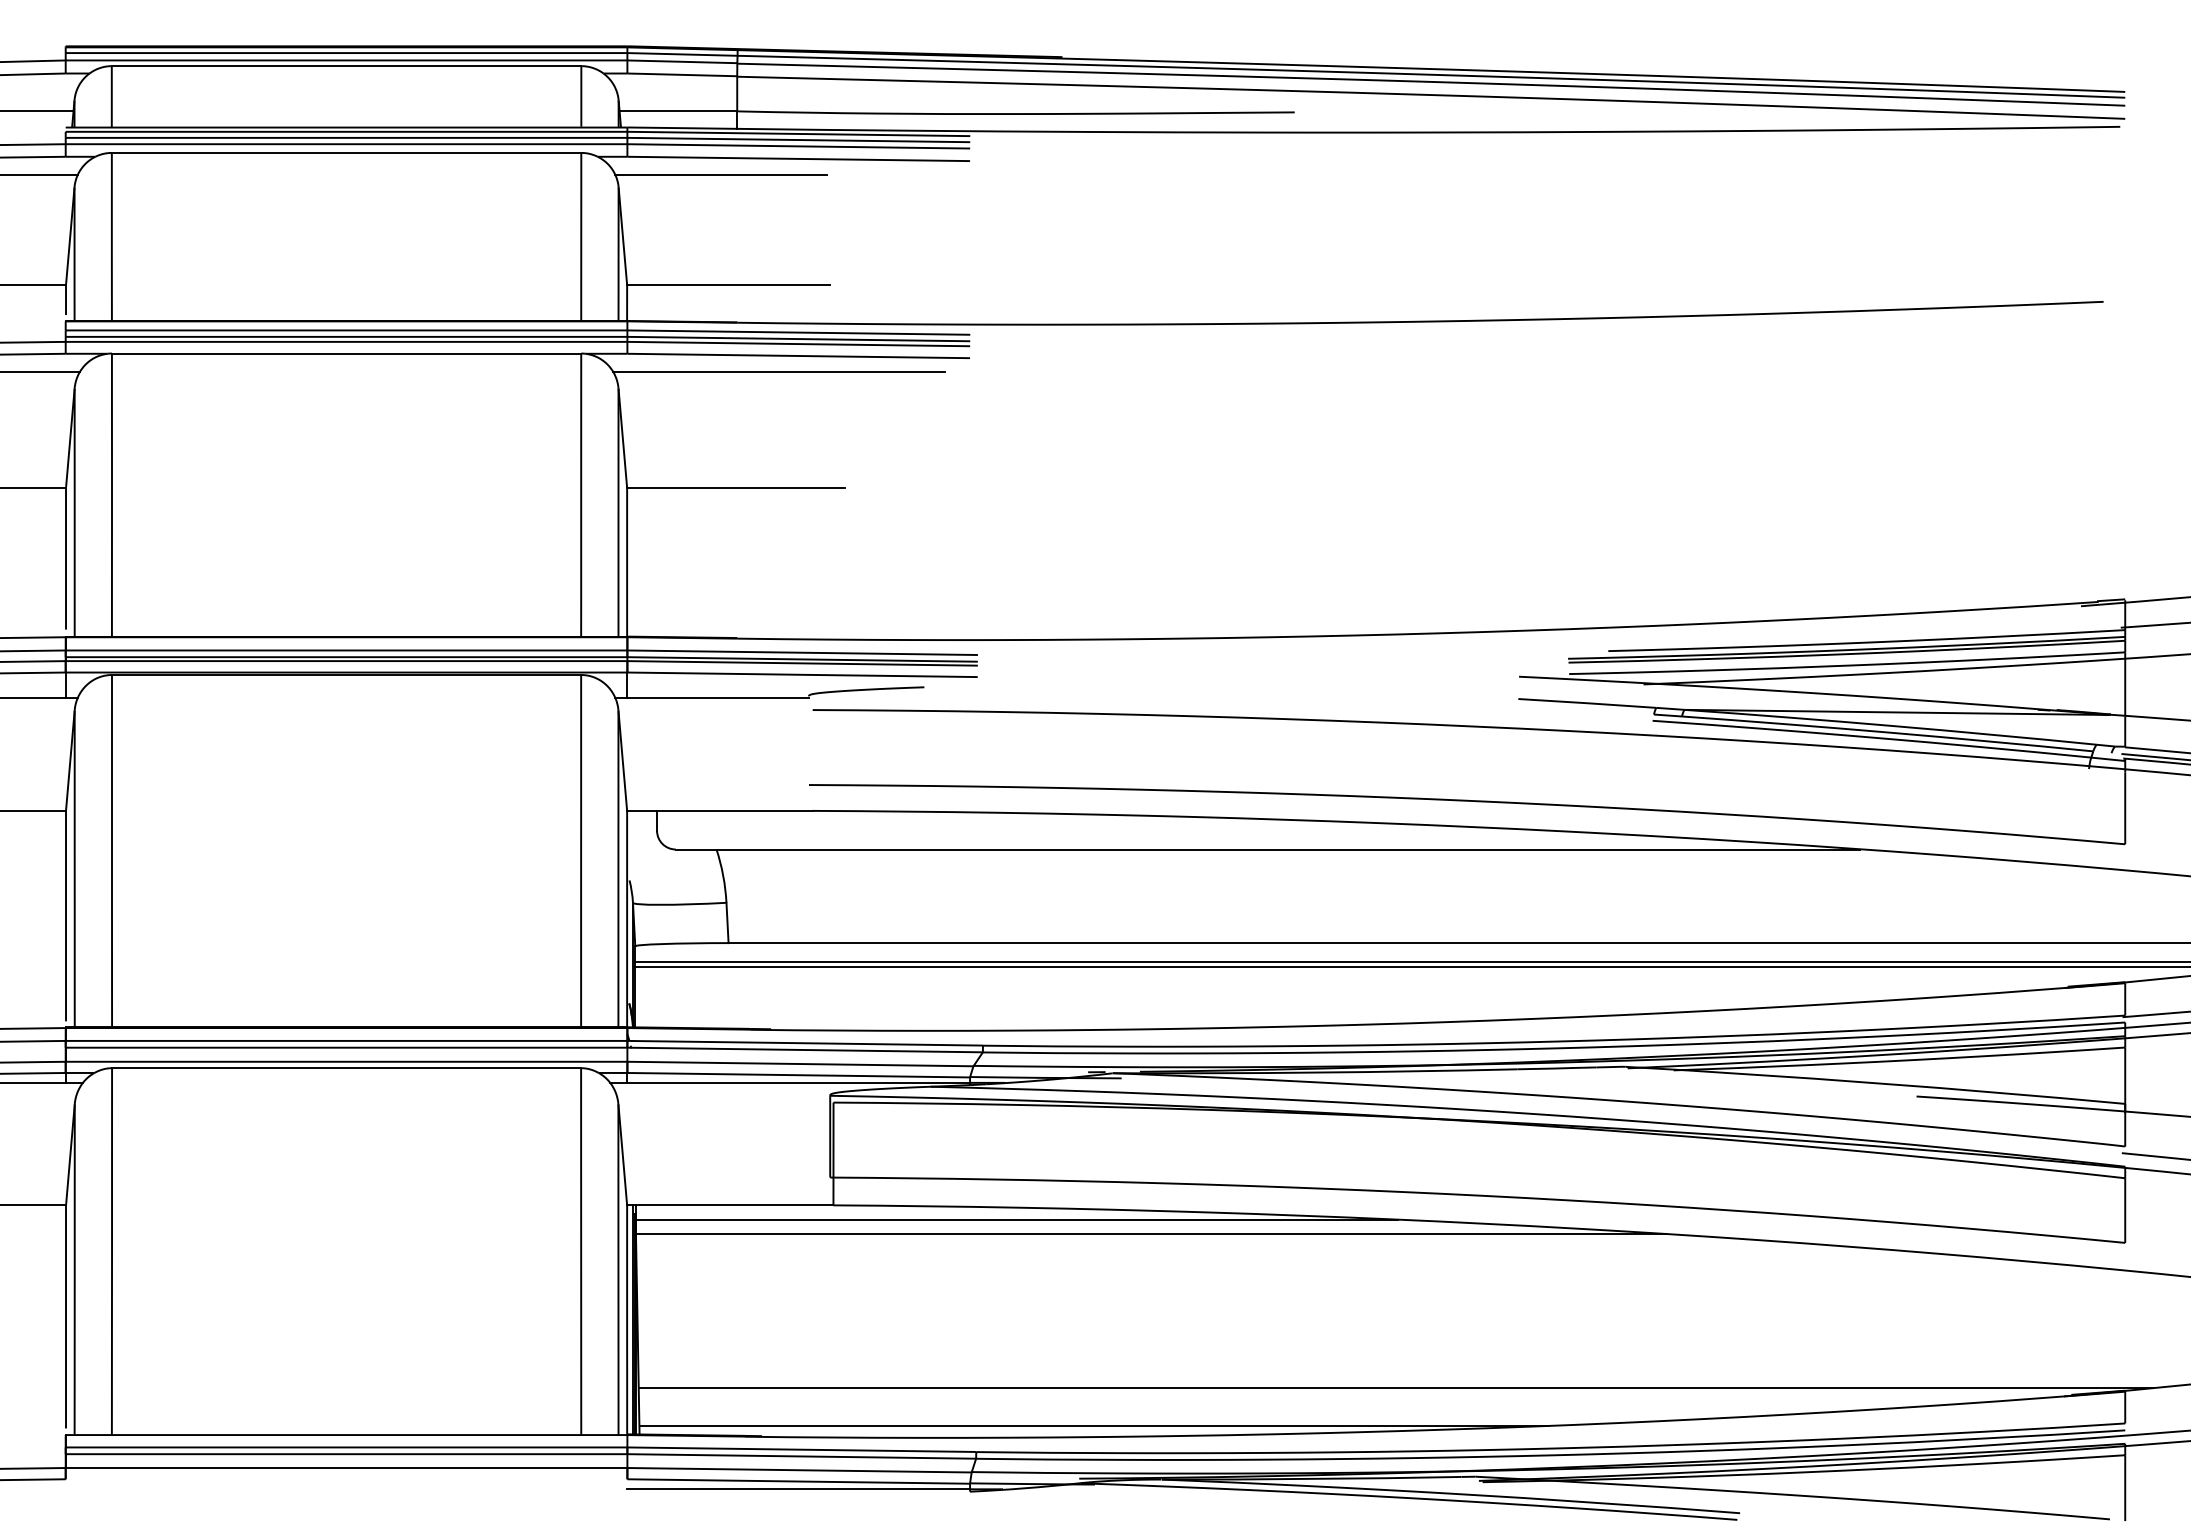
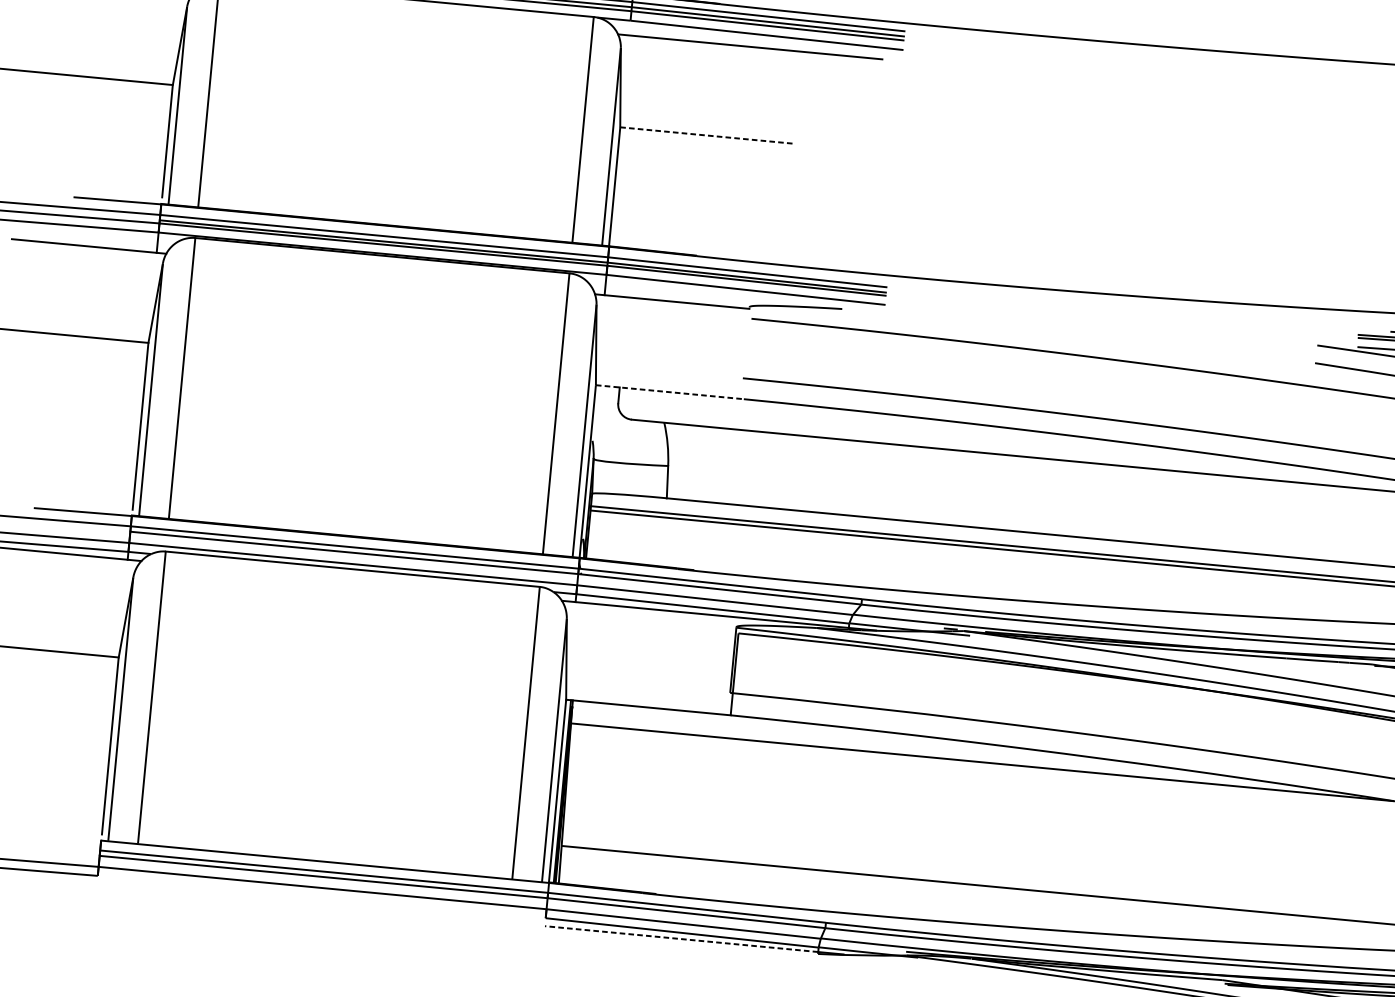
line: (736, 487) -> (707, 135), solid -> dashed
line: (719, 810) -> (669, 391), solid -> dashed
line: (1016, 1219) -> (875, 740), removed
line: (1094, 1425) -> (922, 910), removed
line: (798, 1489) -> (681, 939), solid -> dashed

